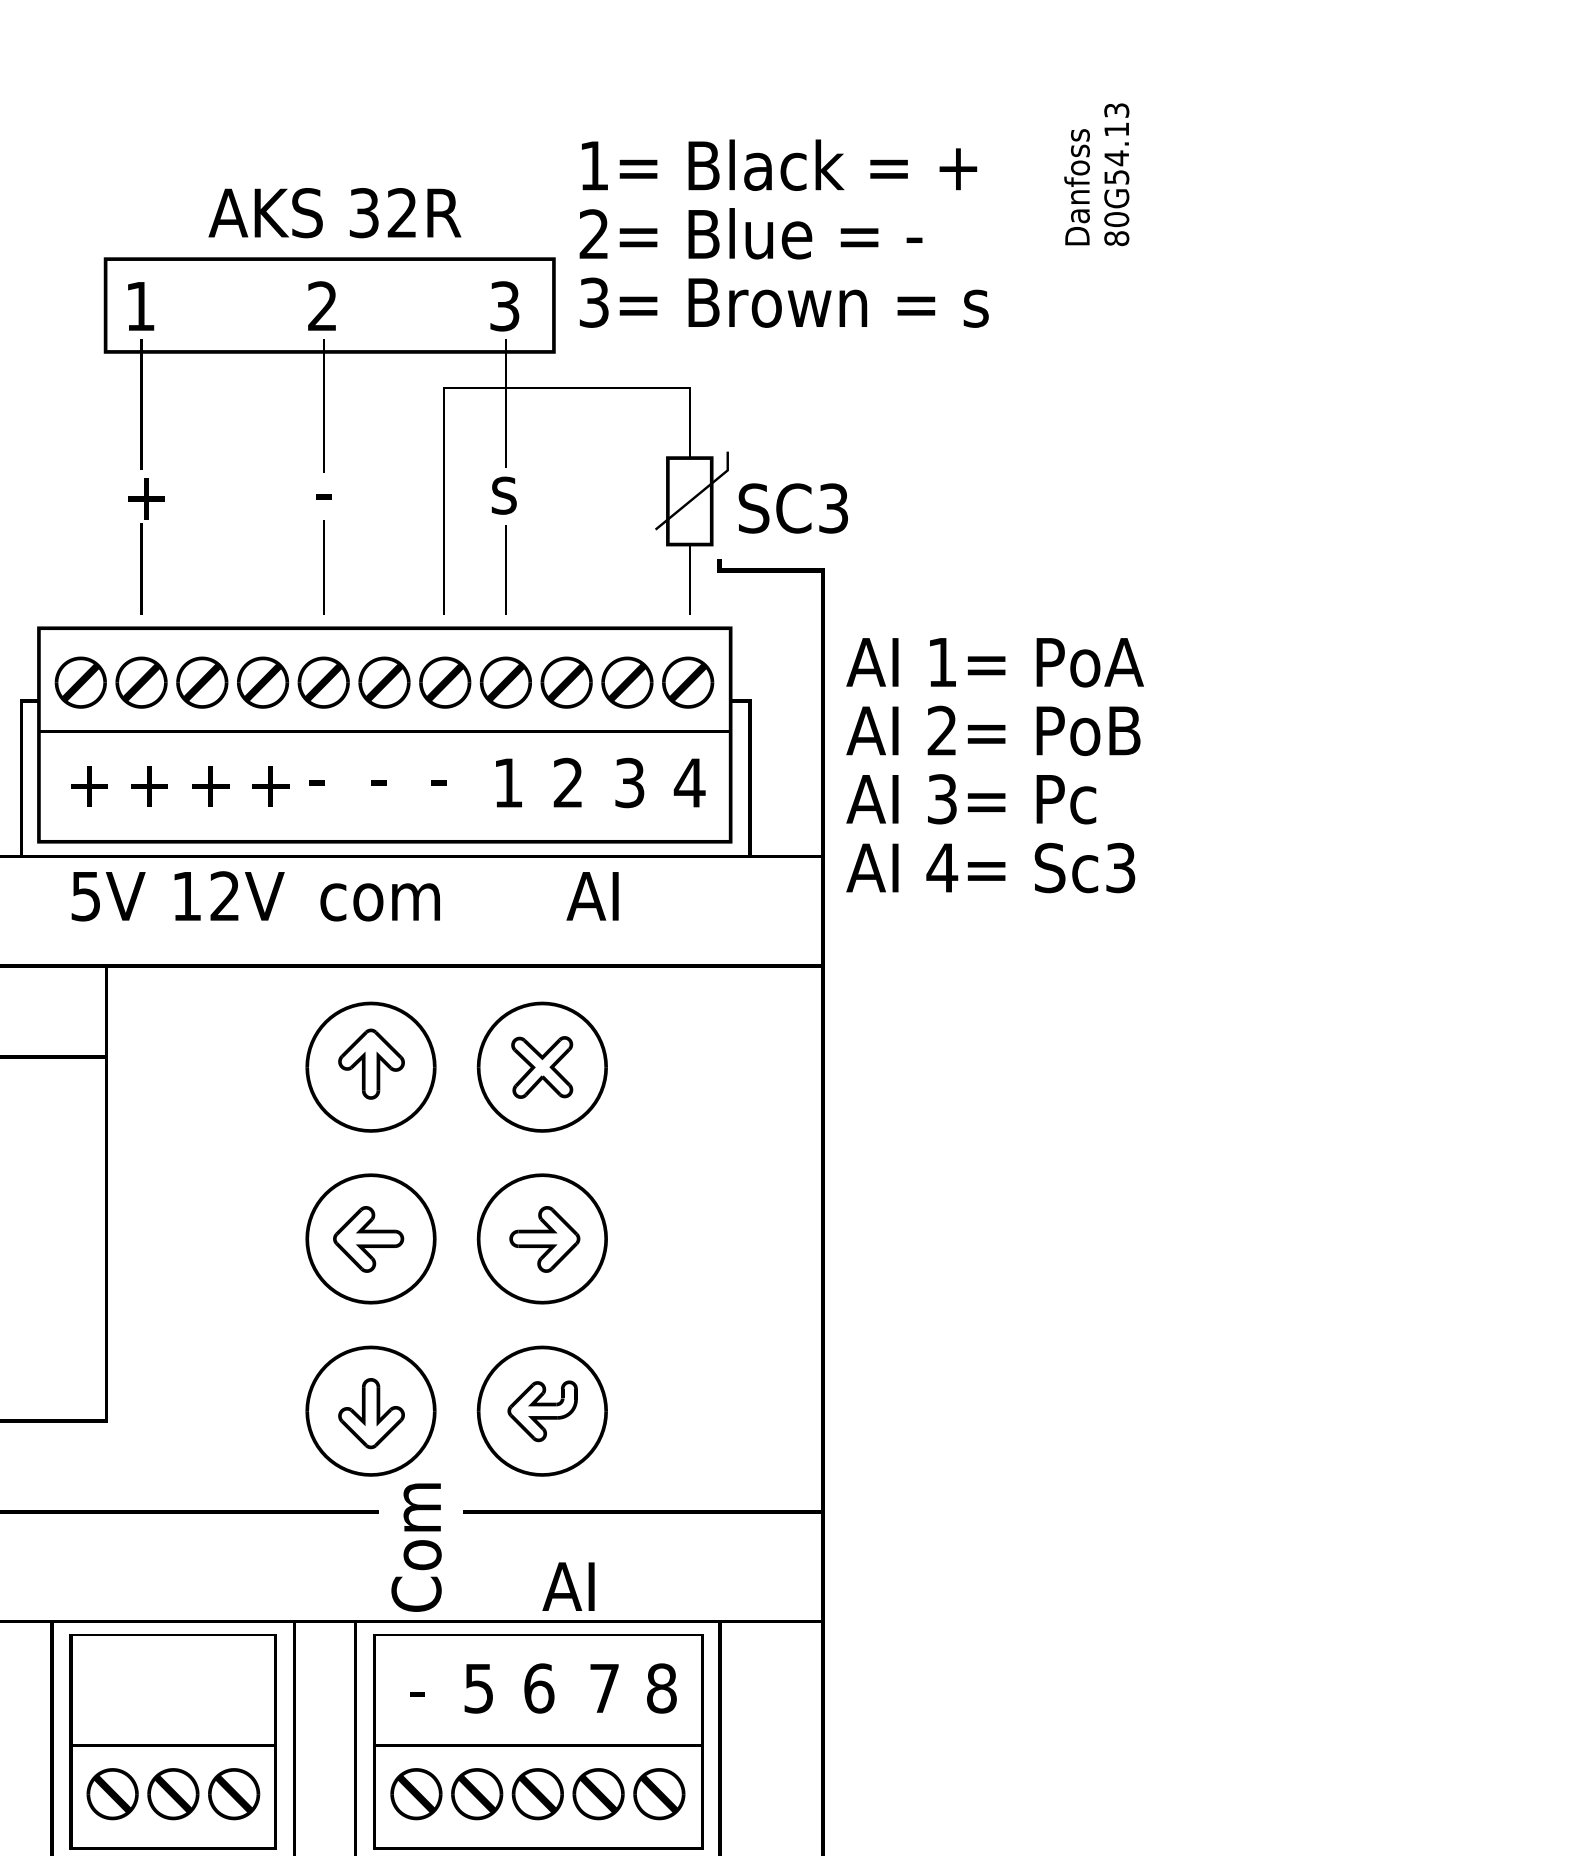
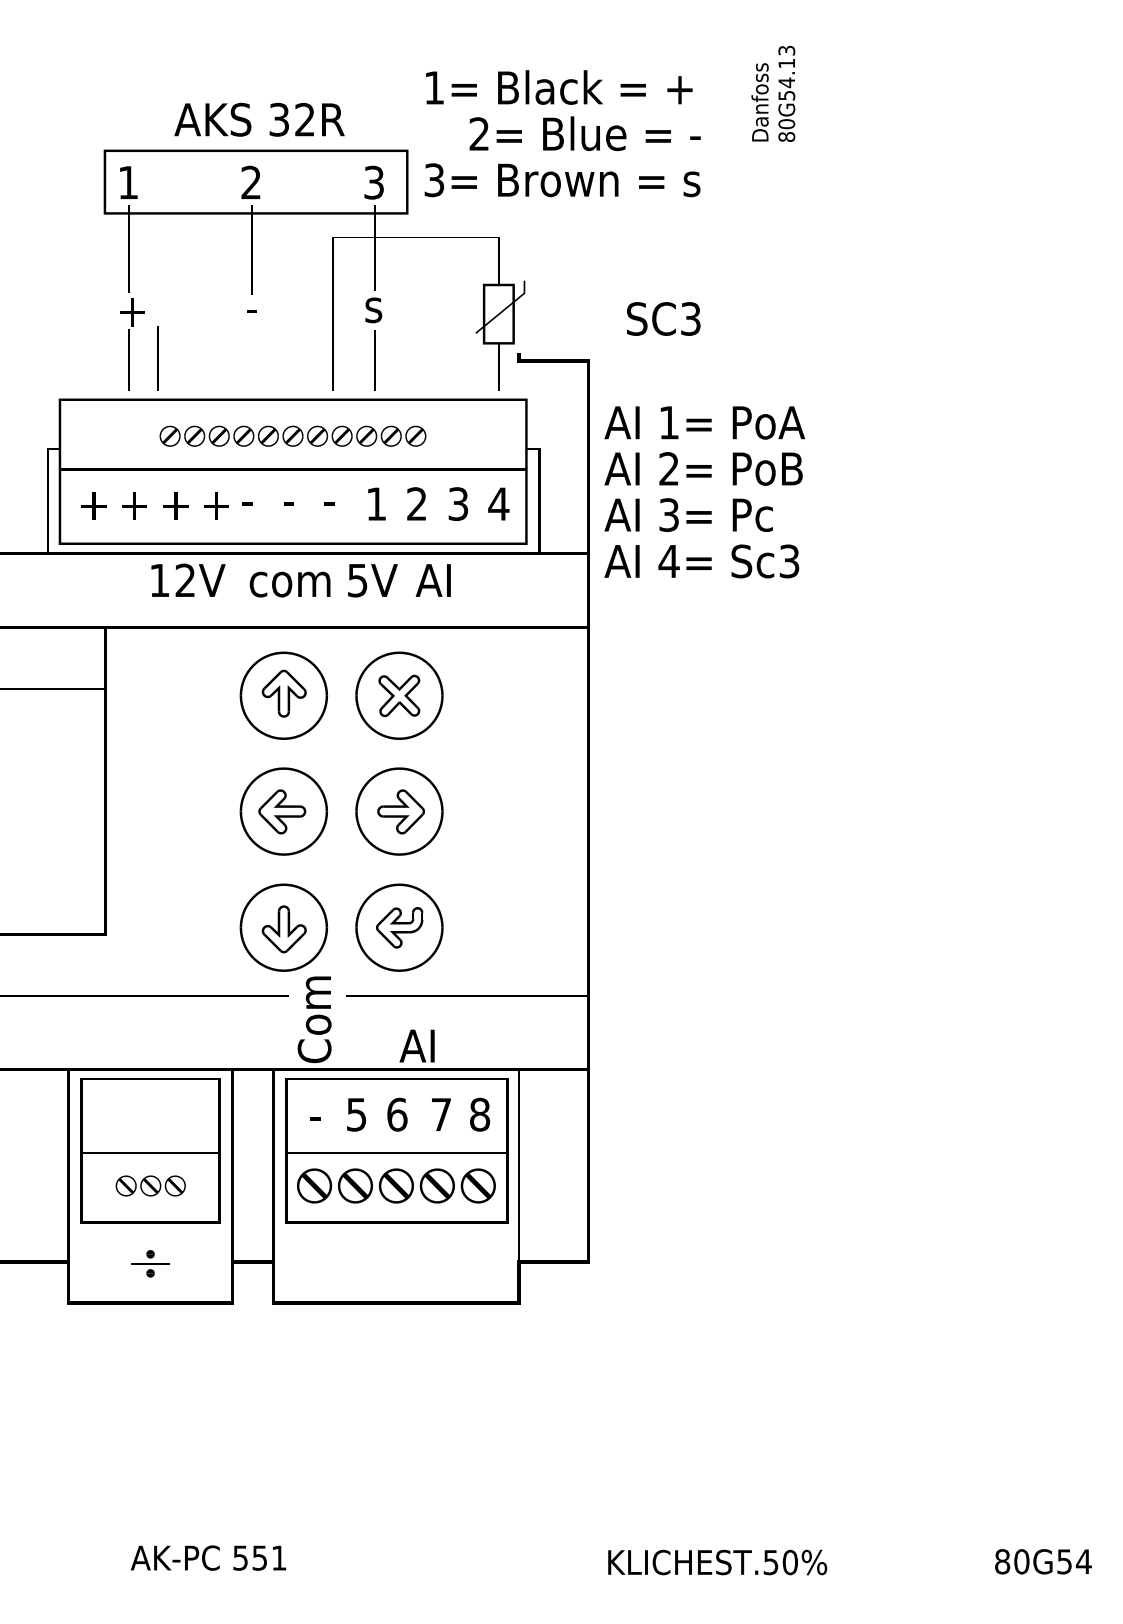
text: (750, 233) -> (584, 133), moved
text: (793, 507) -> (663, 318), moved
line: (322, 567) -> (157, 358), moved
part: (383, 681) -> (292, 435), size x0.6
text: (107, 896) -> (372, 580), moved
part: (173, 1793) -> (150, 1185), size x0.6

